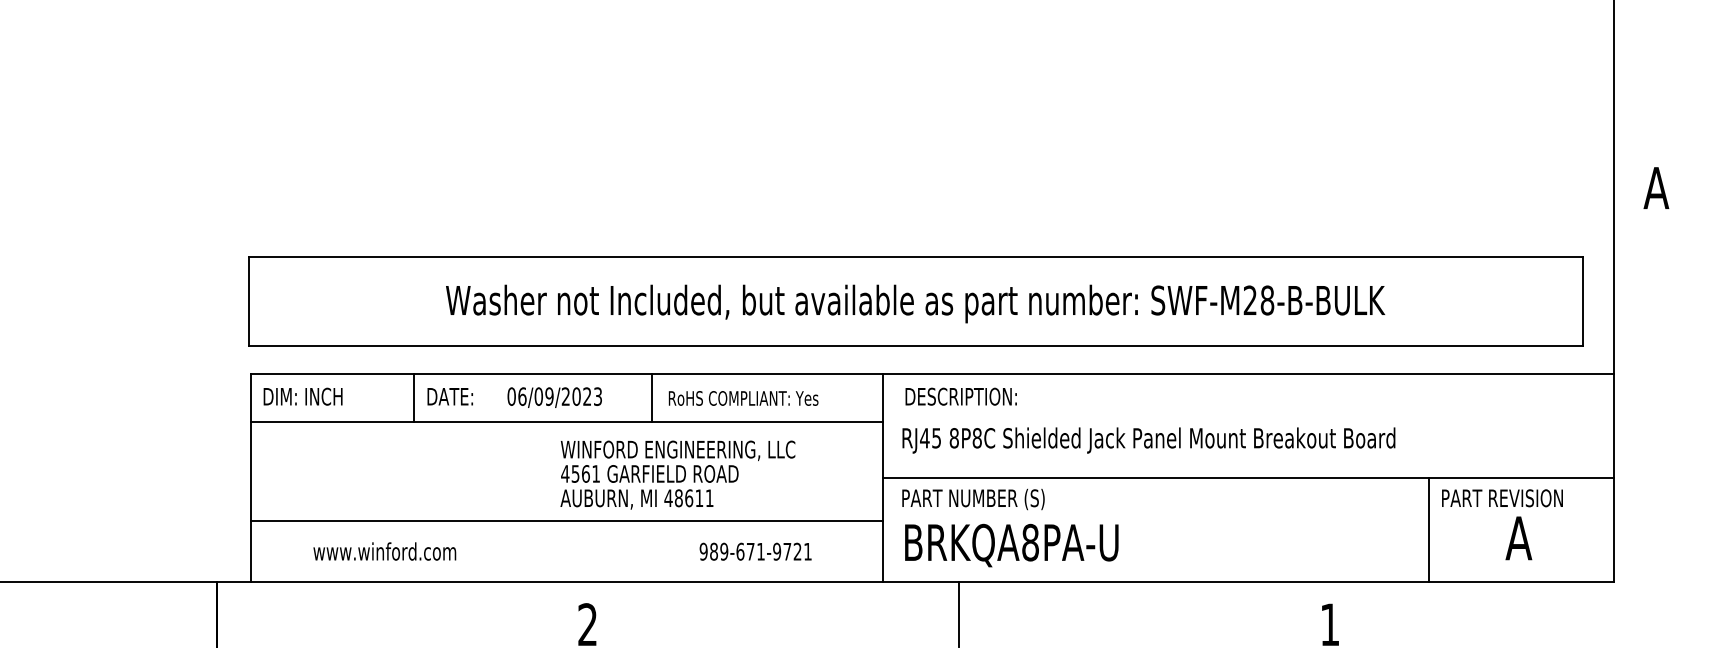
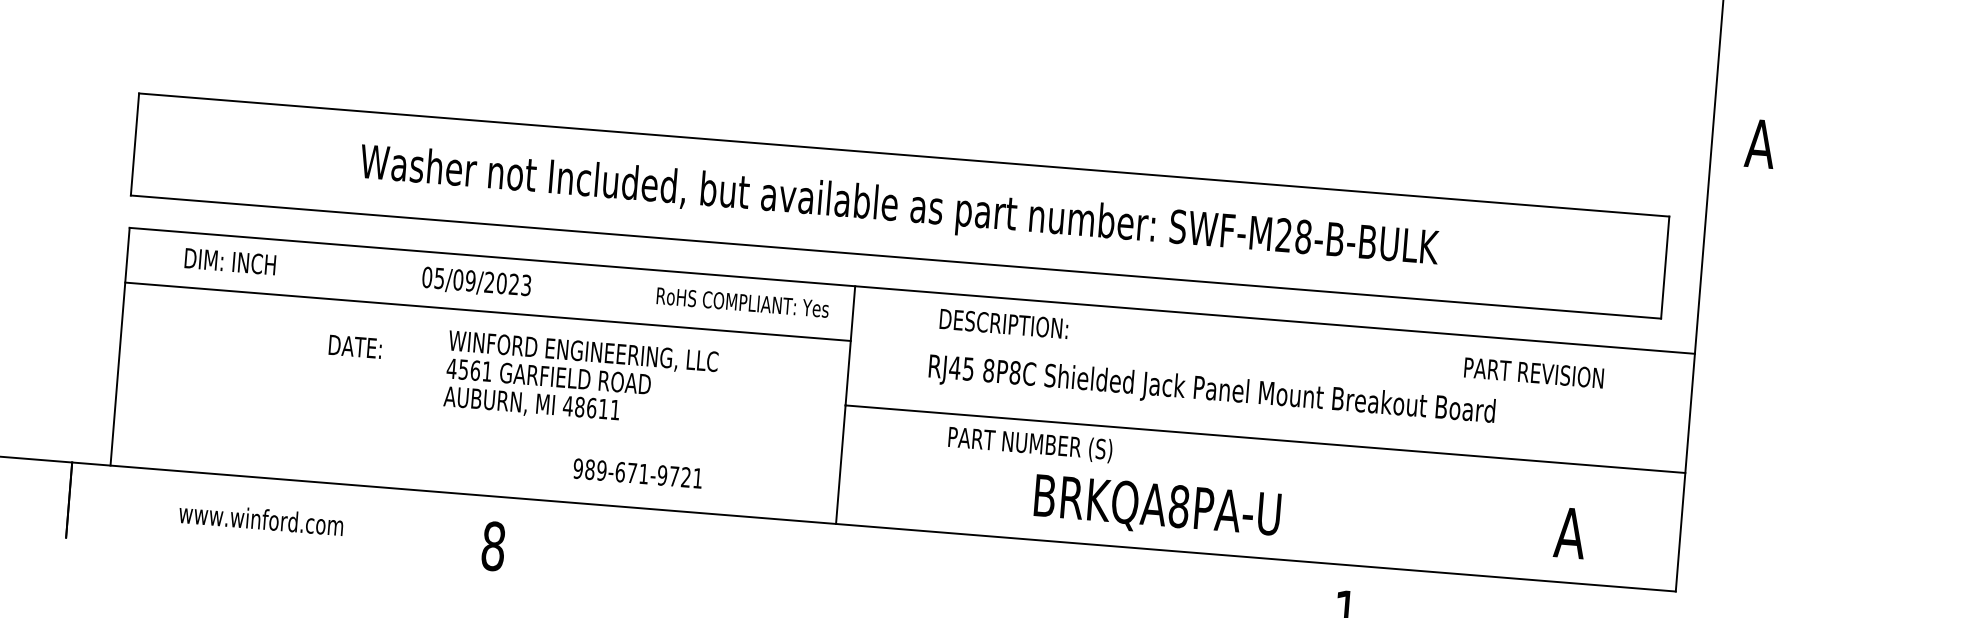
text: (302, 396) -> (229, 261), moved
text: (449, 396) -> (354, 346), moved
text: (522, 396) -> (439, 278), 06/09/2023 -> 05/09/2023
text: (960, 396) -> (1003, 323), moved
line: (414, 398) -> (315, 270), removed
line: (652, 398) -> (588, 292), removed
text: (743, 398) -> (742, 302), moved
text: (1148, 440) -> (1211, 391), moved
text: (677, 474) -> (580, 379), moved
text: (1502, 498) -> (1534, 373), moved
text: (973, 499) -> (1030, 444), moved
line: (566, 520) -> (478, 424), removed
line: (1428, 529) -> (1467, 514), removed
text: (1011, 545) -> (1157, 508), moved
text: (384, 551) -> (260, 519), moved
text: (755, 551) -> (637, 473), moved
line: (959, 614) -> (921, 568), removed
text: (587, 624) -> (493, 545), 2 -> 8

